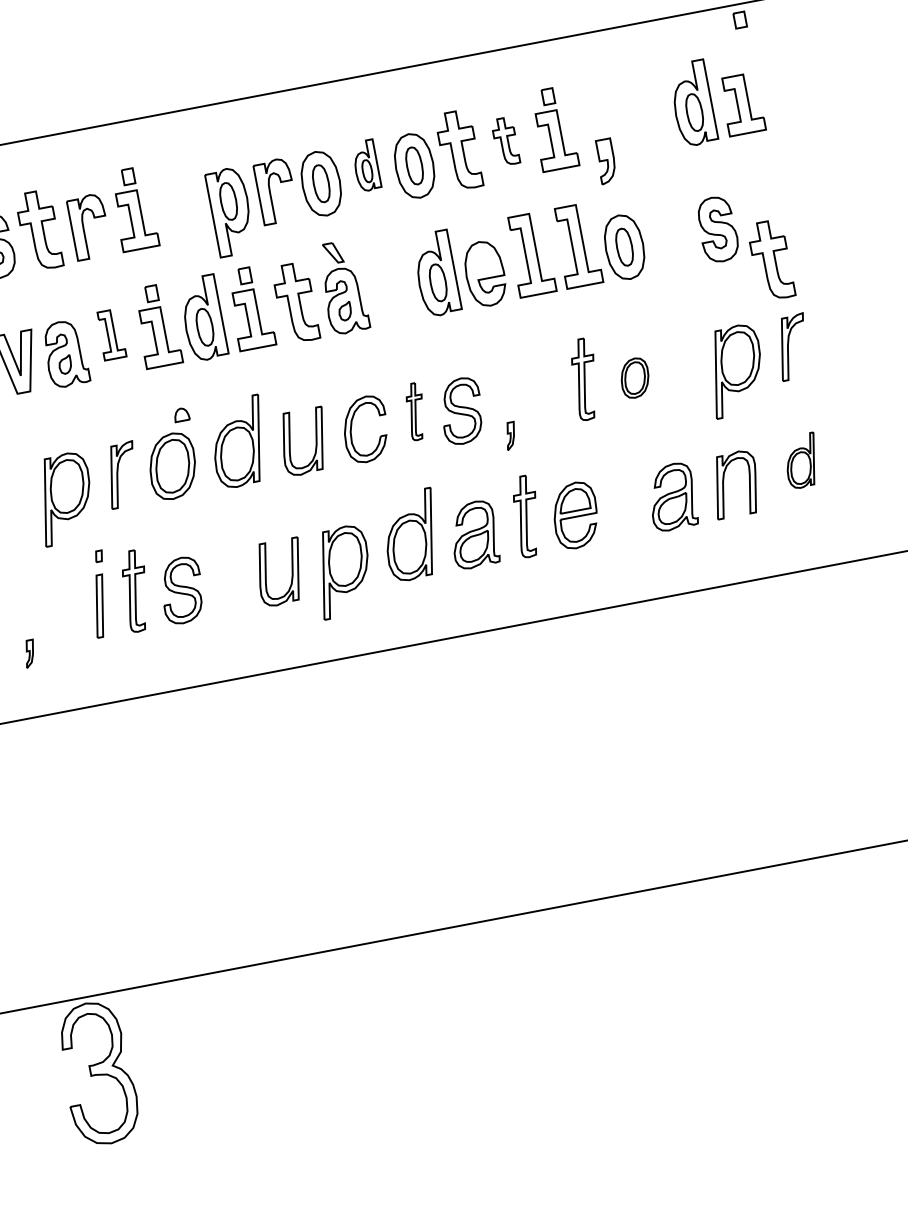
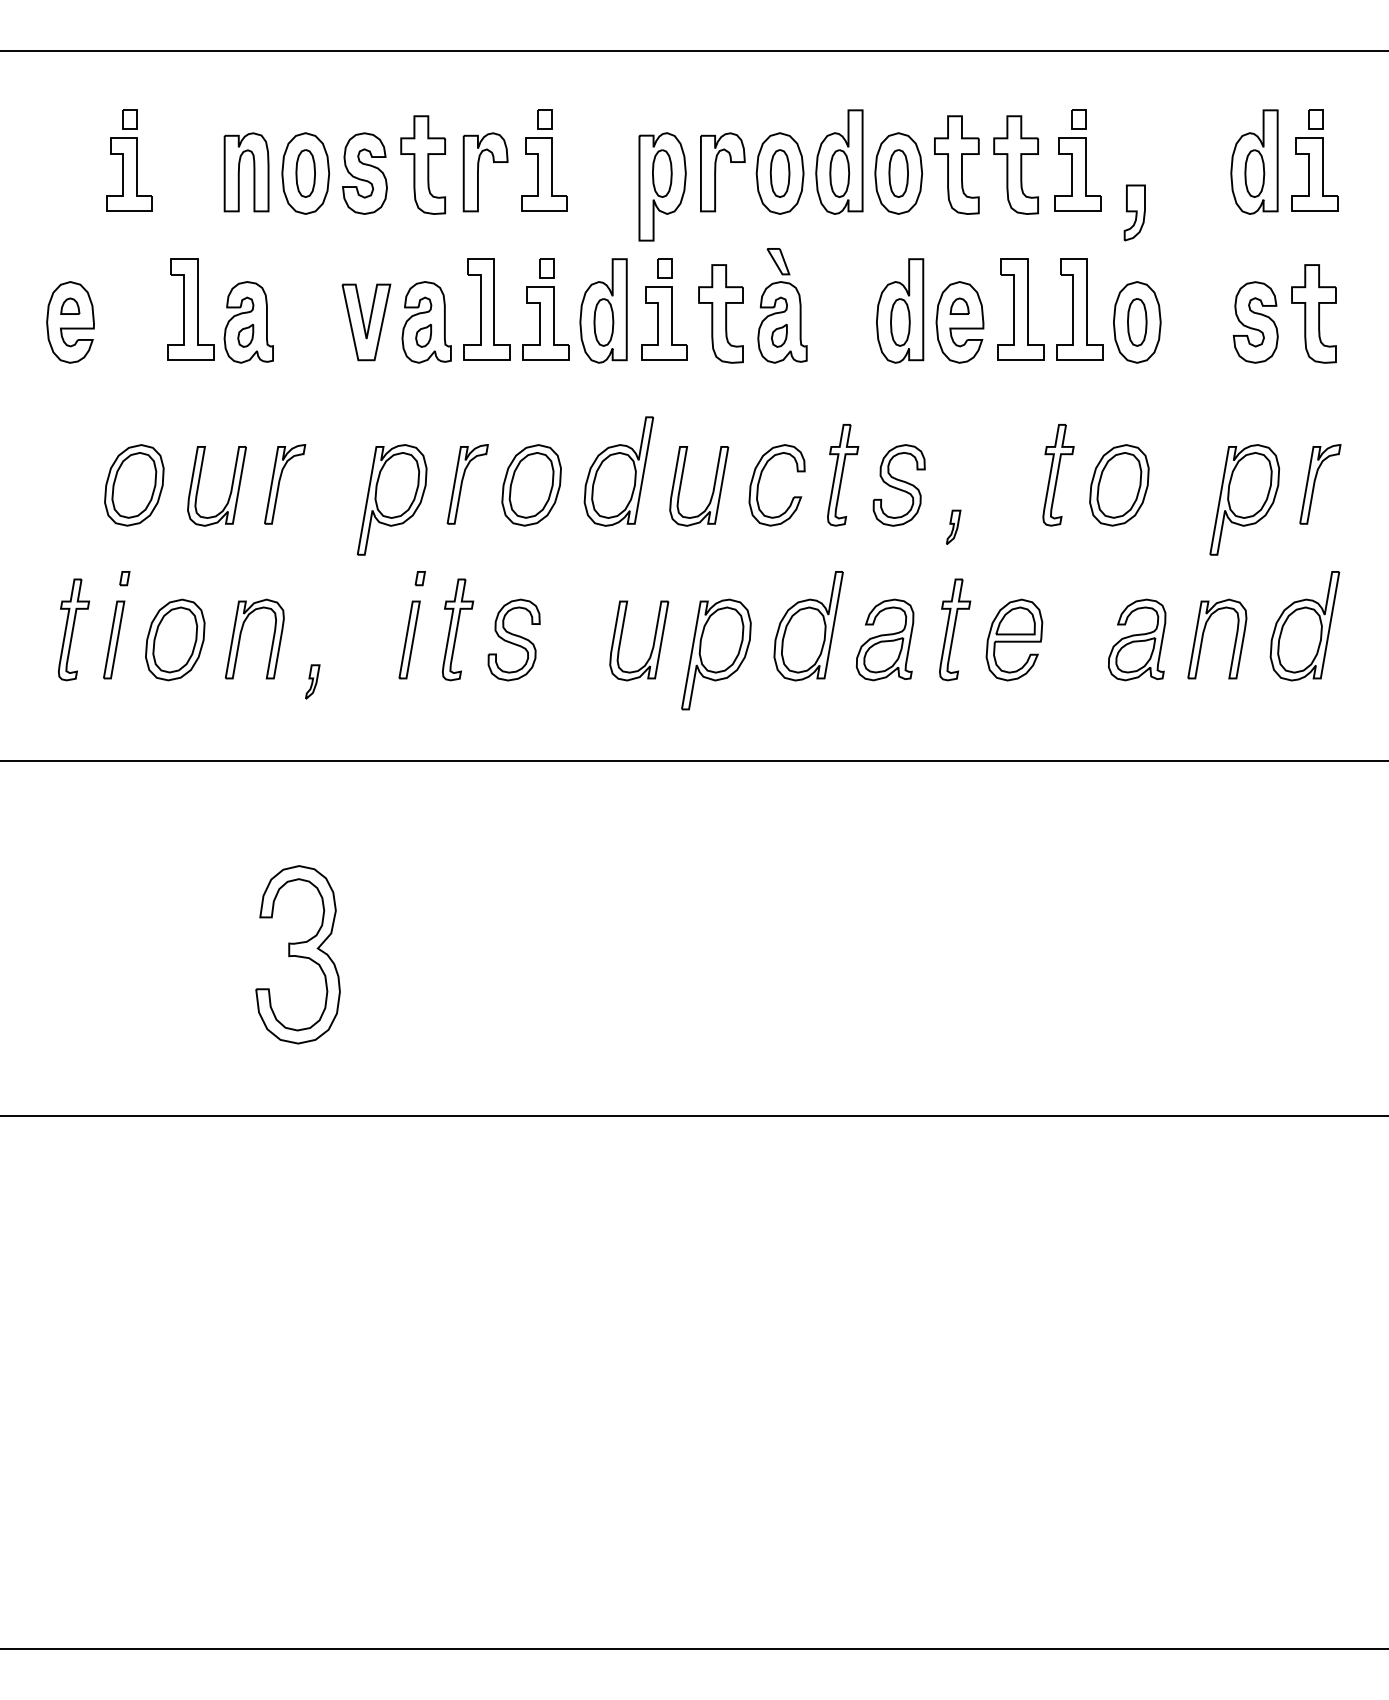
part: (739, 19) -> (1315, 119), moved
part: (505, 141) -> (1015, 164), size x1.67
part: (366, 165) -> (839, 161), size x1.67
part: (770, 260) -> (1313, 313), moved
part: (110, 334) -> (486, 309), size x1.67
part: (635, 378) -> (1119, 485), size x1.67
part: (416, 411) -> (843, 475), size x1.43
part: (181, 414) -> (959, 305), moved
part: (801, 461) -> (1304, 626), size x1.67
part: (97, 1073) -> (297, 954), moved

